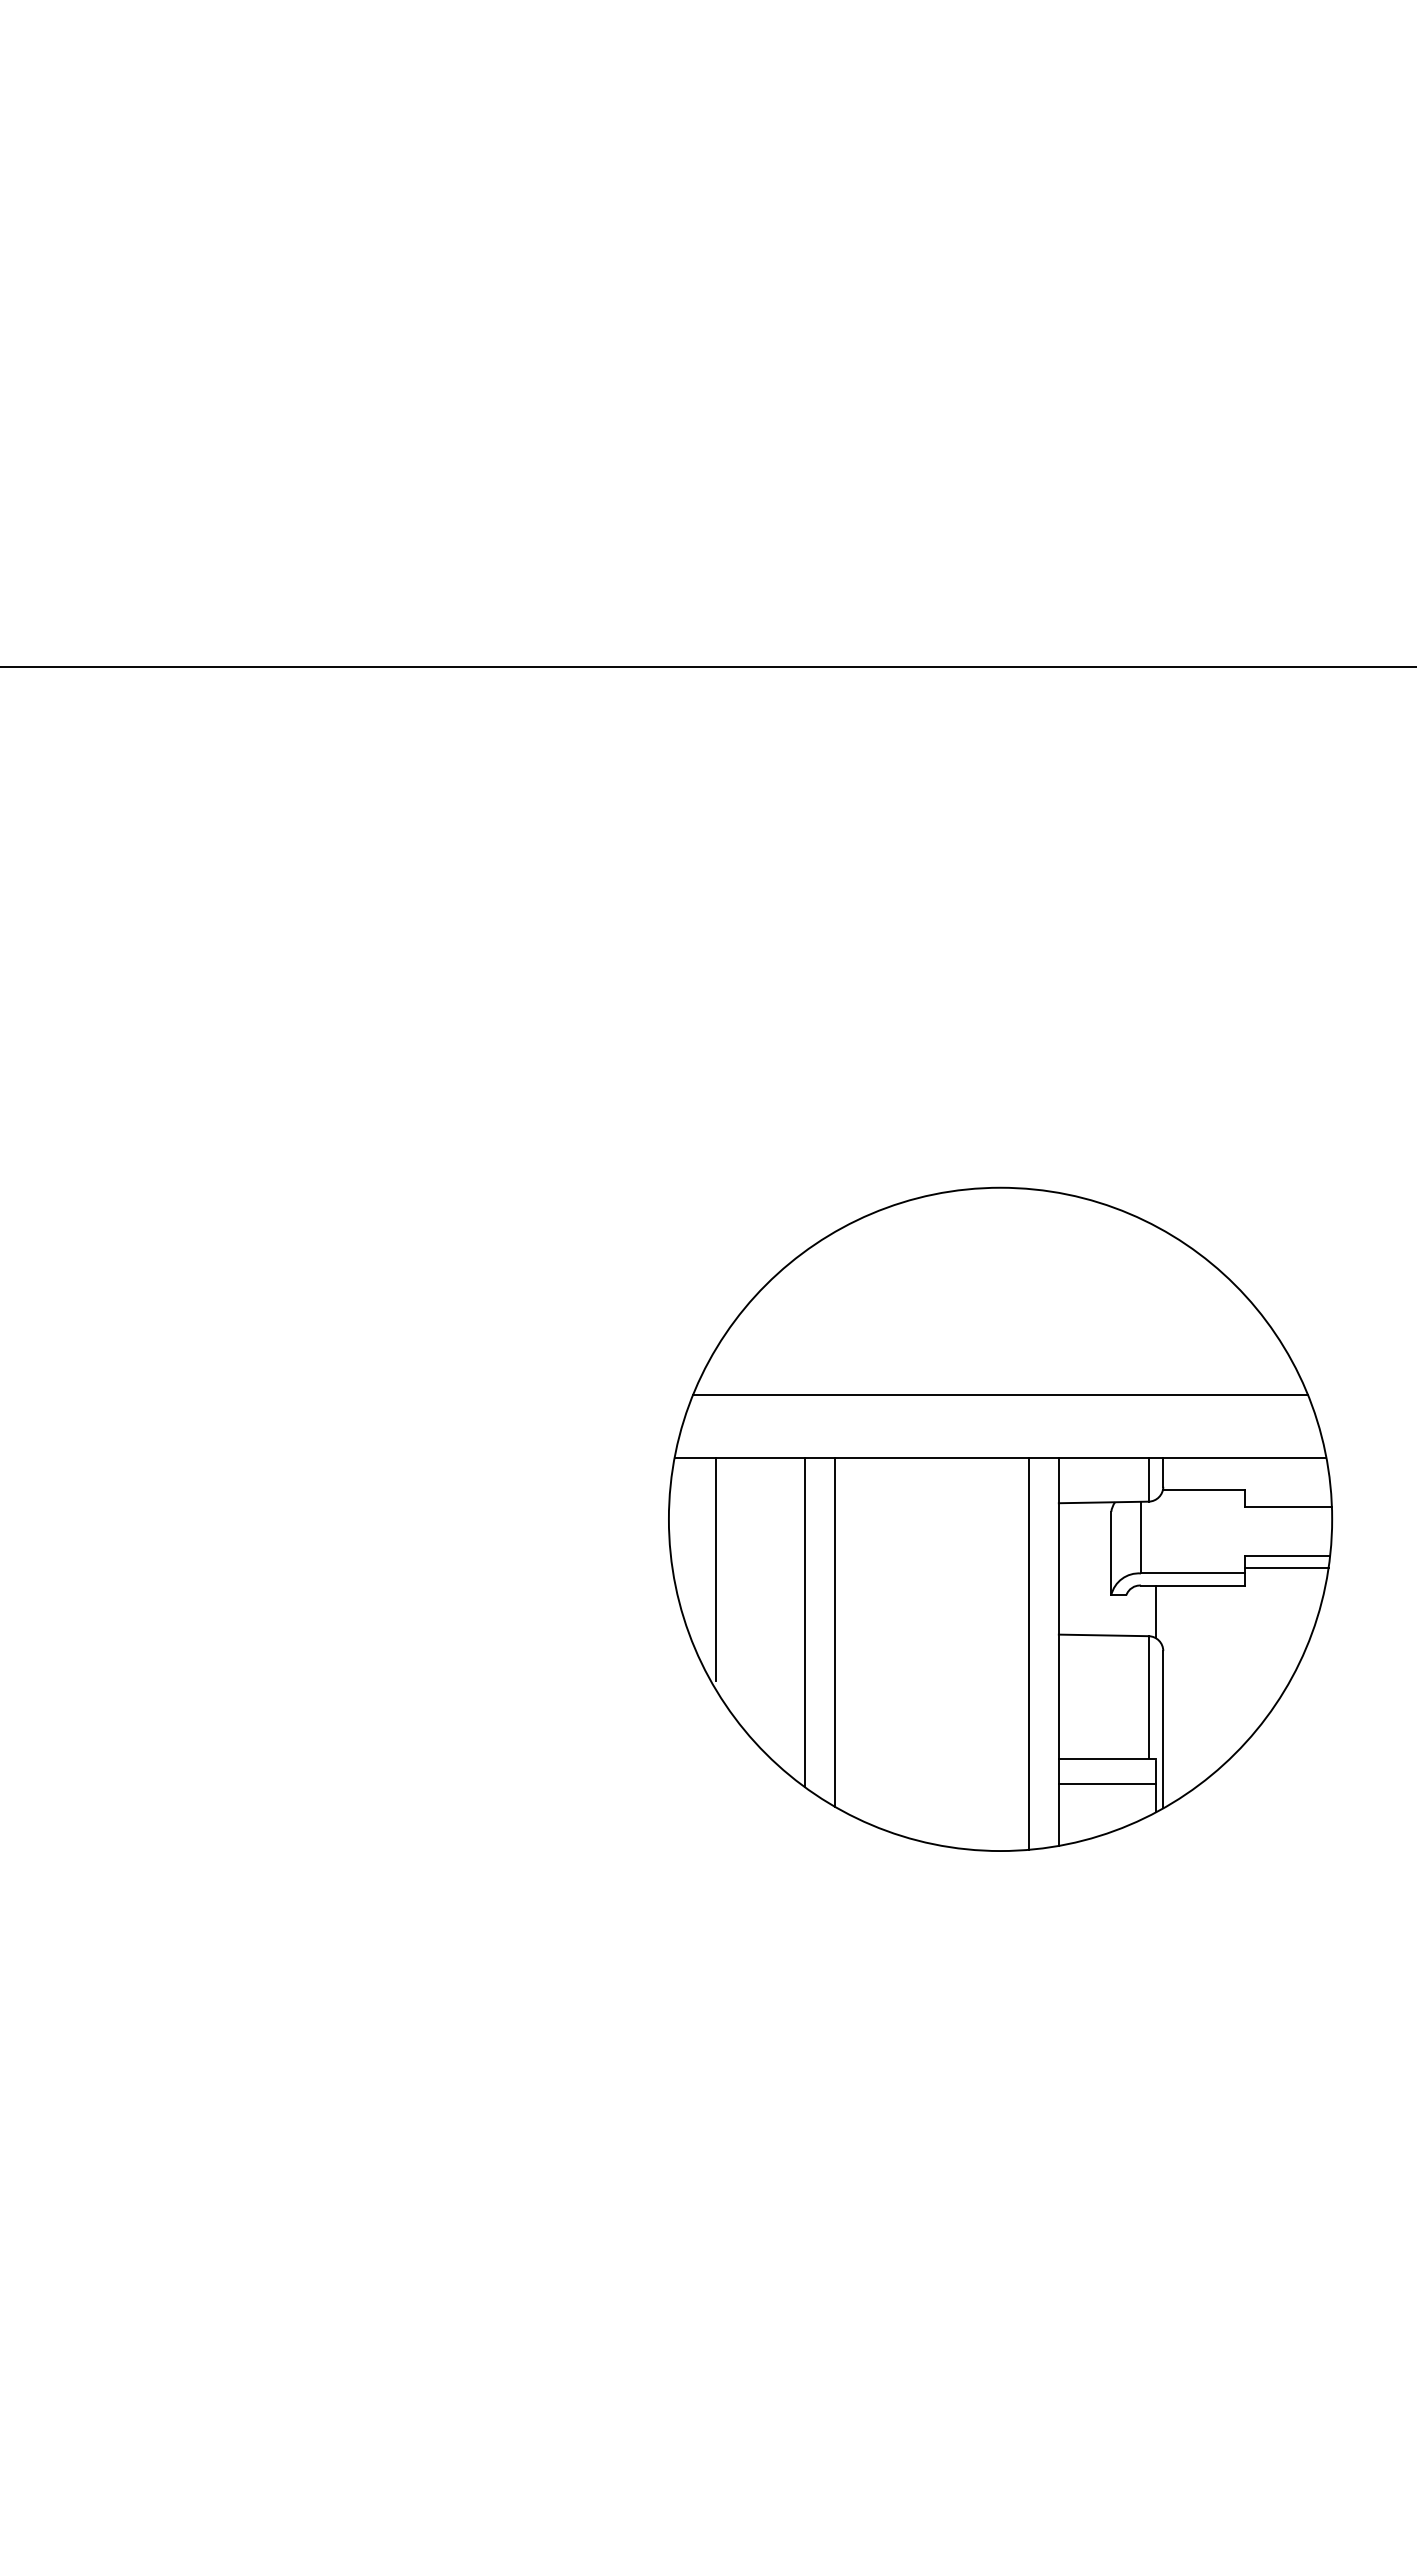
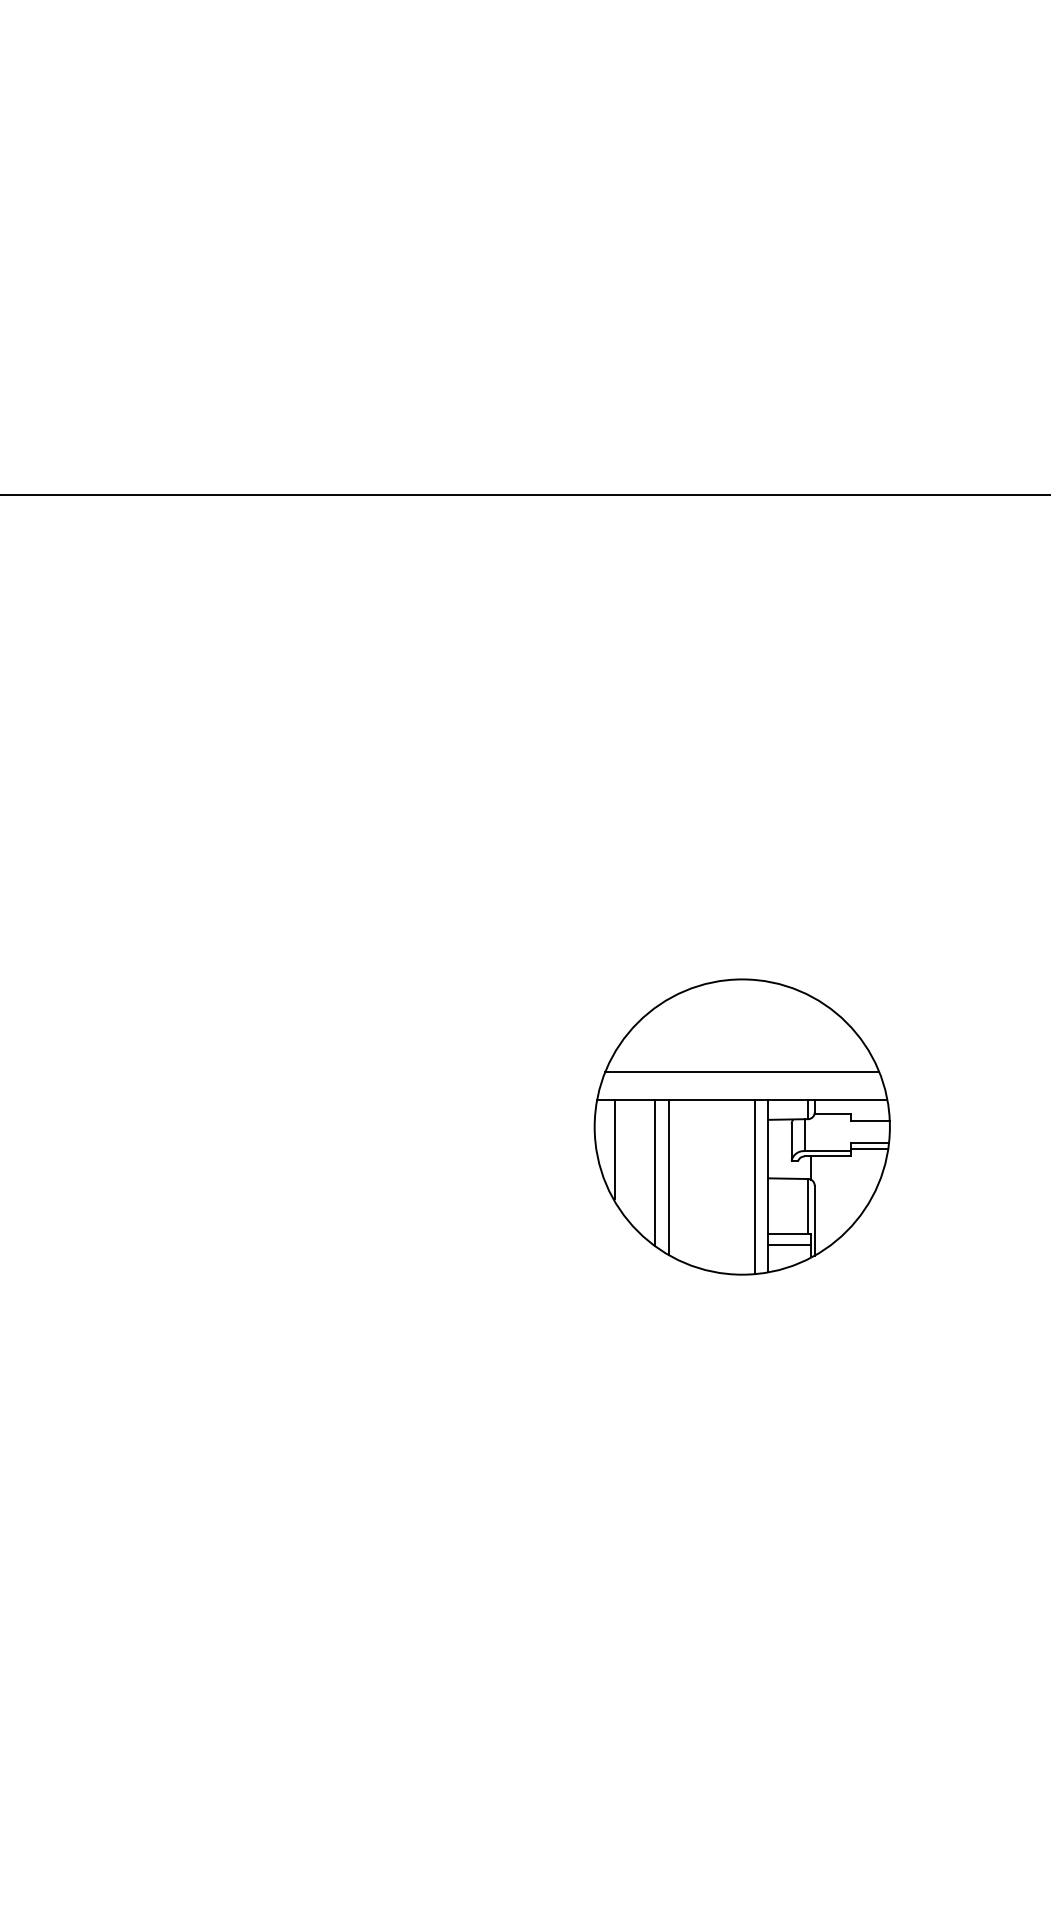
part: (1000, 1518) -> (742, 1126), size x0.6

